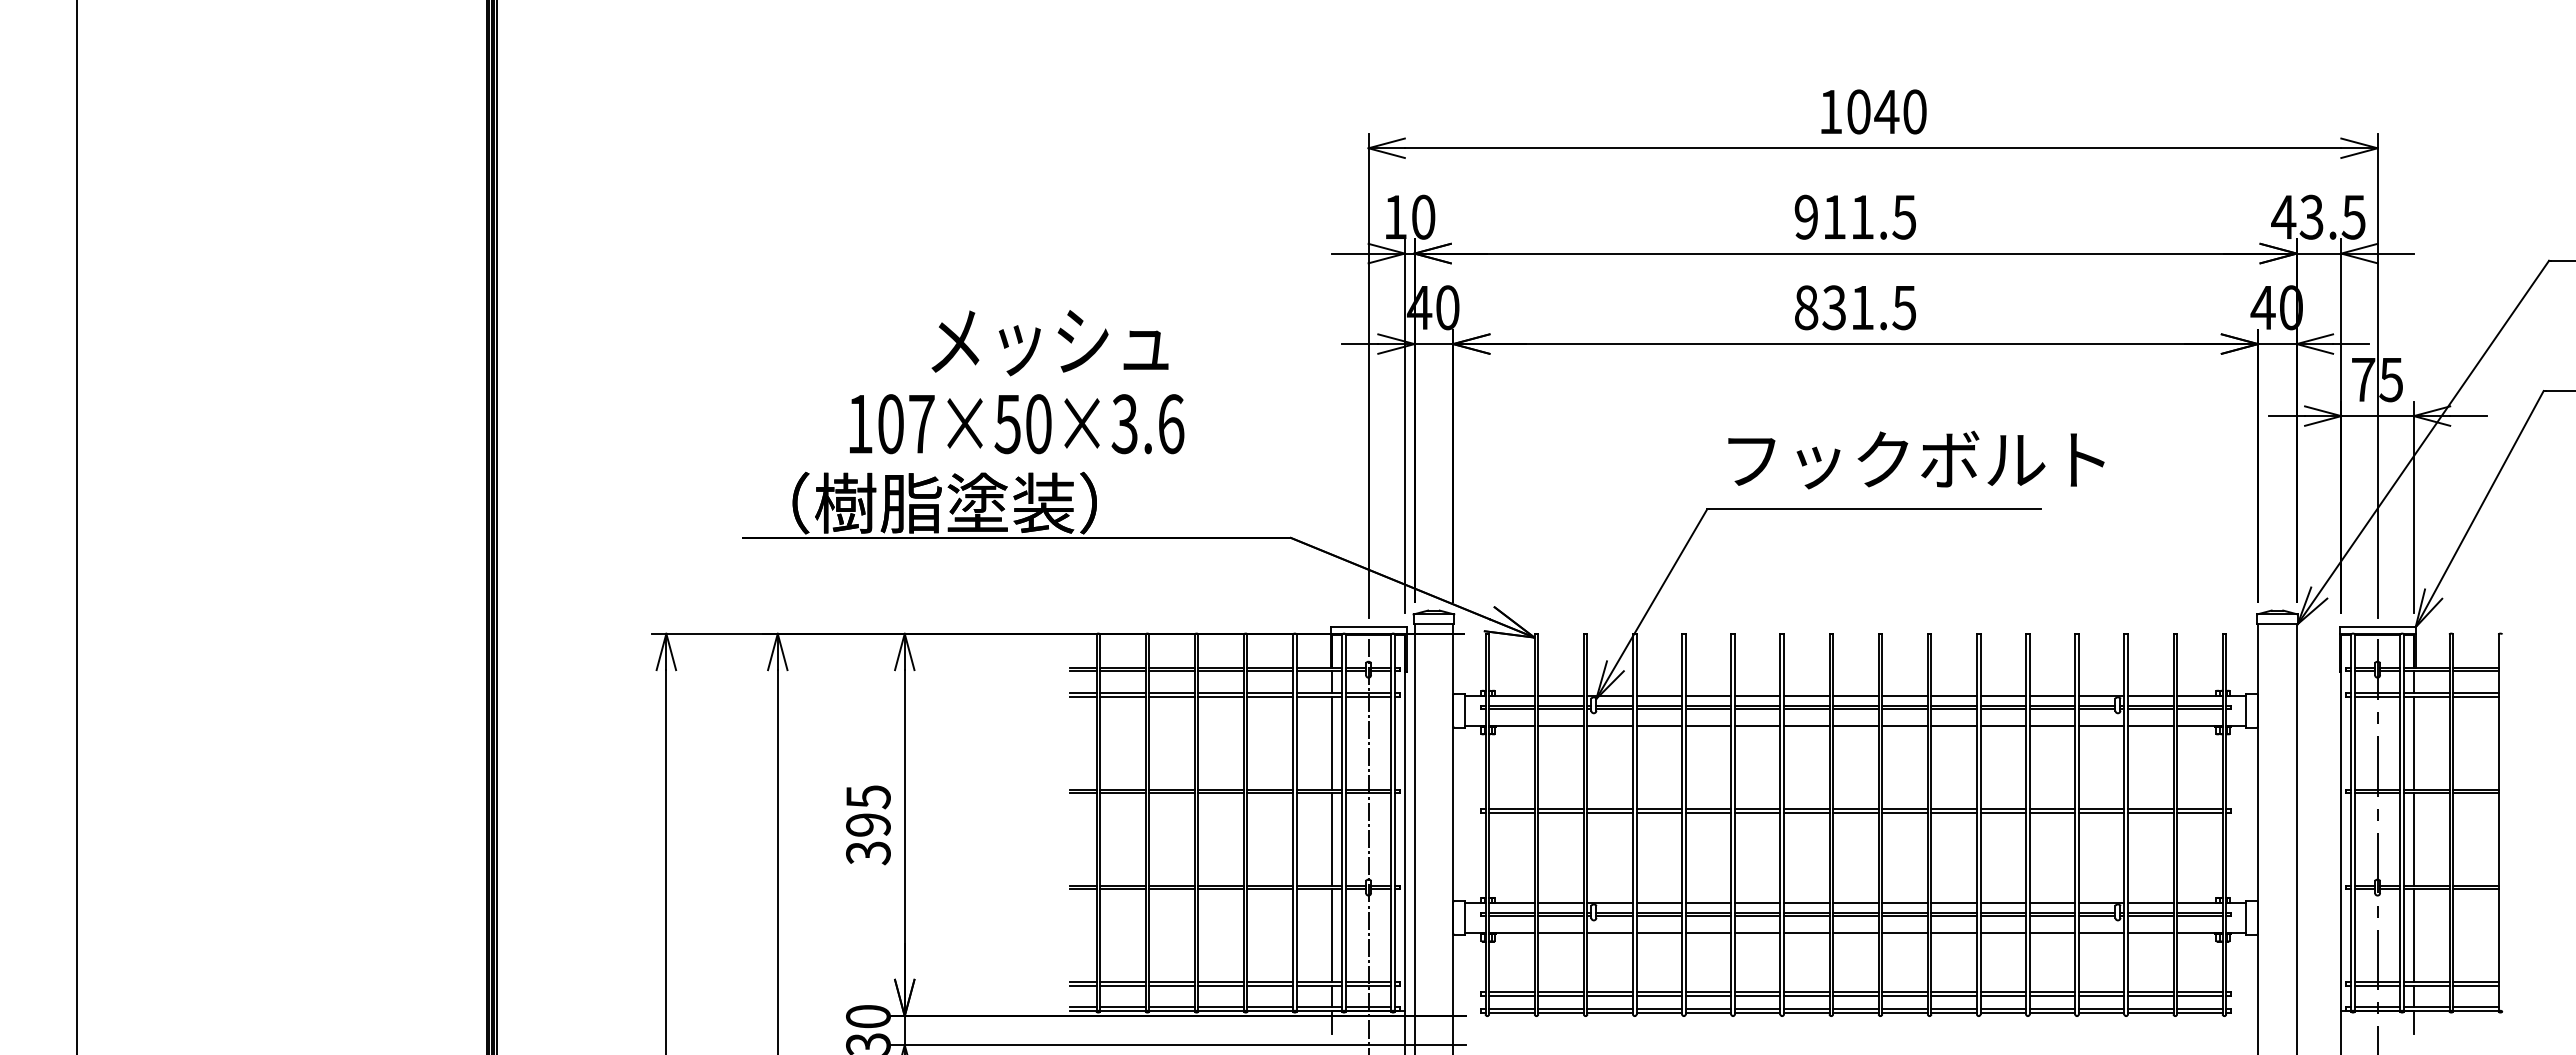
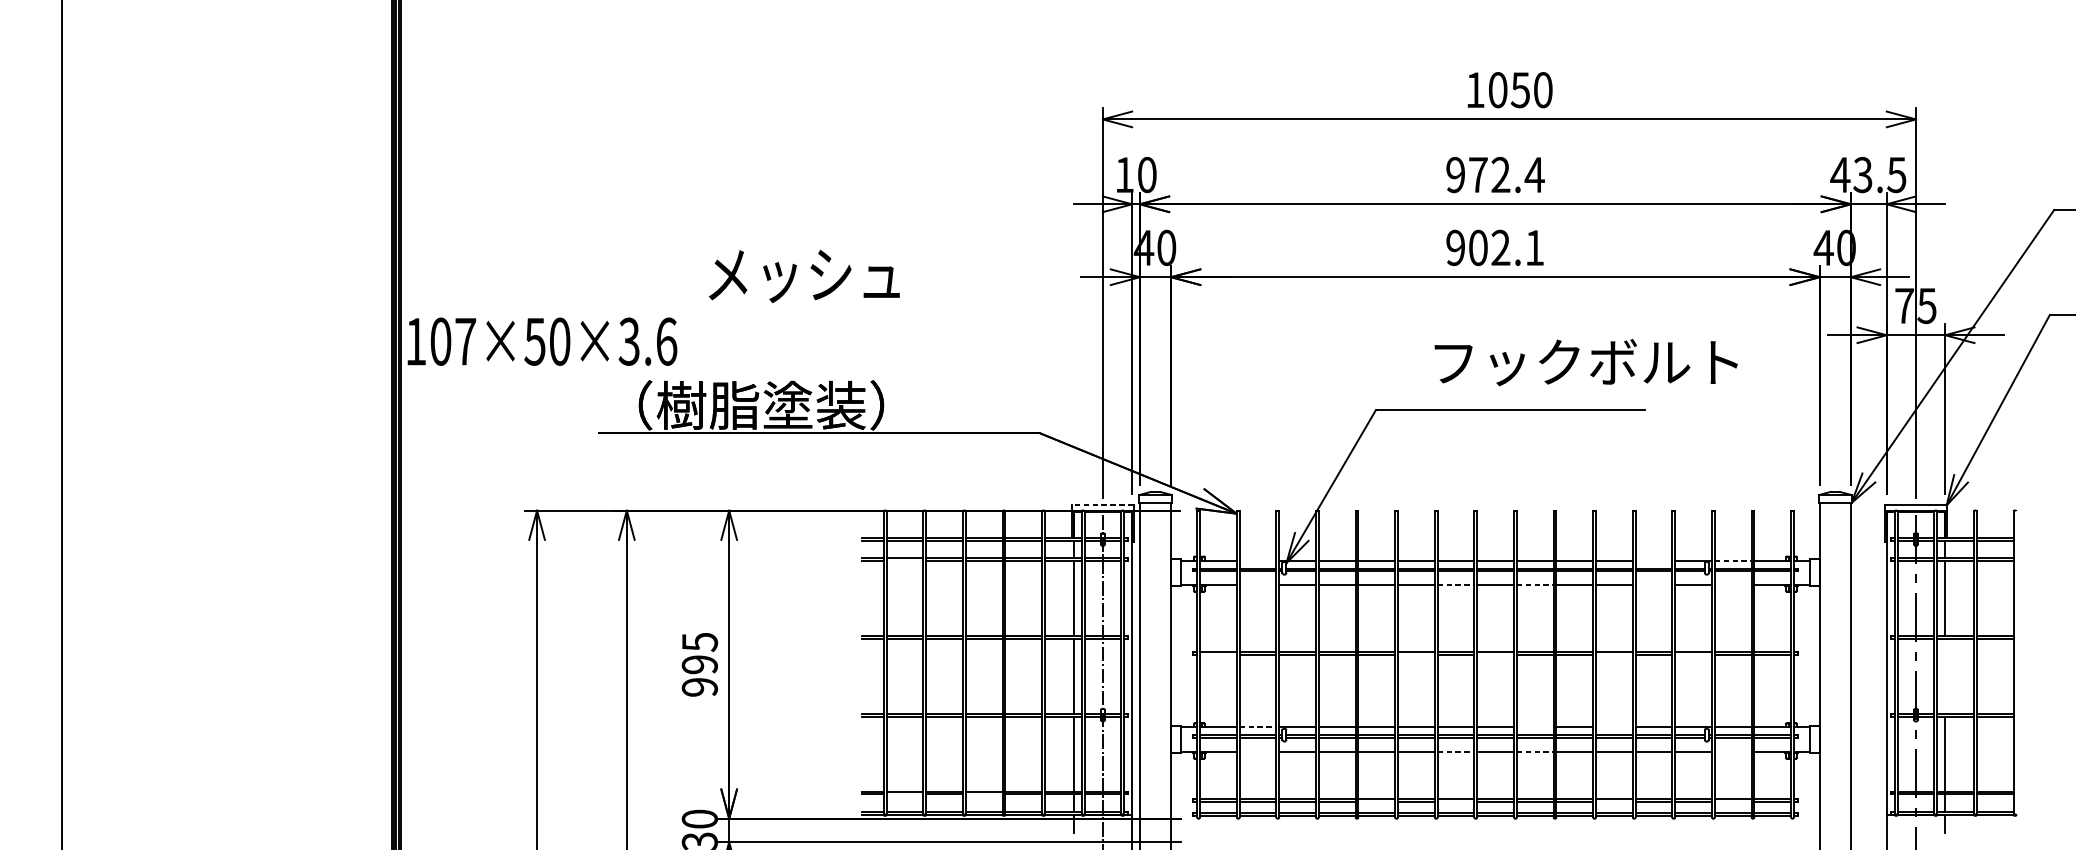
text: (1886, 112) -> (1520, 90), 1040 -> 1050
text: (1870, 216) -> (1507, 174), 911.5 -> 972.4
text: (1854, 307) -> (1494, 247), 831.5 -> 902.1
text: (1049, 343) -> (803, 276), moved
text: (1017, 424) -> (542, 342), moved
text: (1916, 459) -> (1586, 362), moved
line: (1368, 627) -> (1102, 505), solid -> dashed
line: (1560, 695) -> (1257, 560), removed
line: (2052, 695) -> (1654, 560), removed
line: (2150, 695) -> (1733, 560), solid -> dashed
line: (1122, 696) -> (904, 561), removed
line: (1560, 725) -> (1257, 584), removed
line: (1806, 725) -> (1455, 584), solid -> dashed
line: (1905, 725) -> (1535, 584), solid -> dashed
line: (2052, 725) -> (1654, 584), removed
line: (2150, 725) -> (1733, 584), removed
line: (1511, 812) -> (1218, 654), removed
line: (1757, 812) -> (1416, 654), removed
line: (1855, 812) -> (1495, 654), removed
line: (2003, 812) -> (1614, 654), removed
line: (2101, 812) -> (1693, 654), removed
line: (2413, 839) -> (1944, 676), removed
text: (868, 853) -> (699, 687), 395 -> 995
line: (1561, 902) -> (1258, 727), solid -> dashed
line: (1904, 902) -> (1534, 727), removed
line: (2003, 902) -> (1614, 727), removed
line: (1560, 932) -> (1257, 751), removed
line: (1806, 932) -> (1455, 751), solid -> dashed
line: (1905, 932) -> (1535, 751), solid -> dashed
line: (2150, 932) -> (1733, 751), removed
line: (1122, 985) -> (904, 794), removed
line: (1221, 985) -> (984, 794), removed
line: (1708, 995) -> (1376, 802), removed
line: (1806, 995) -> (1455, 802), removed
line: (2003, 995) -> (1614, 802), removed
line: (2150, 995) -> (1733, 802), removed

